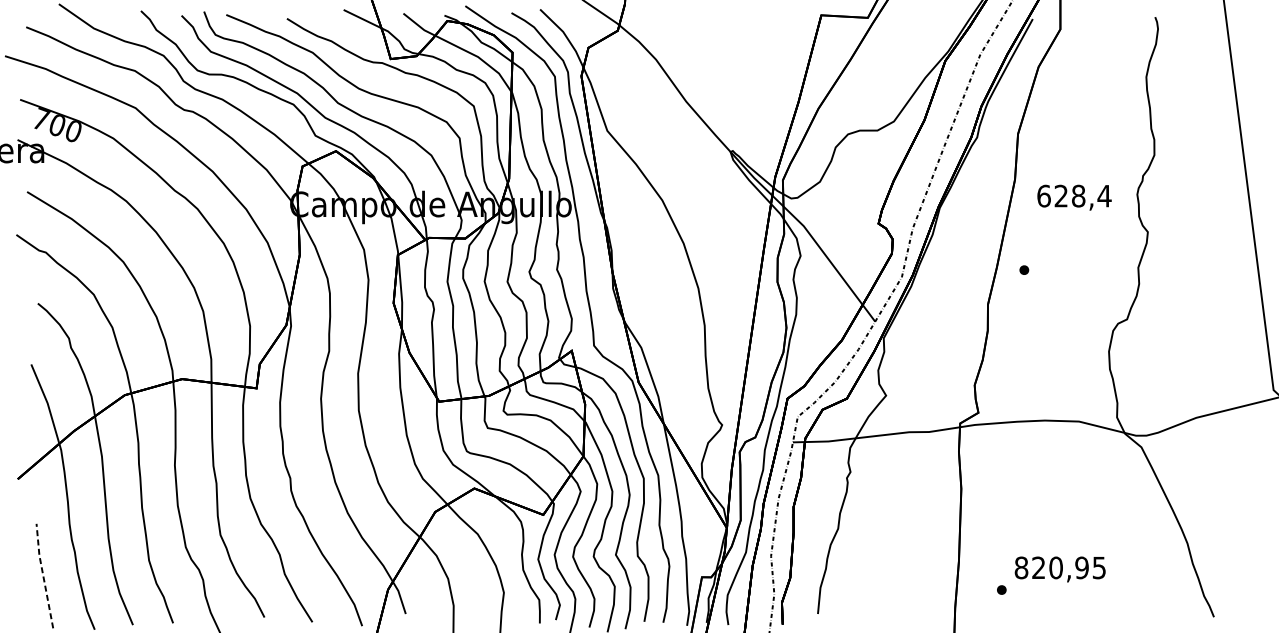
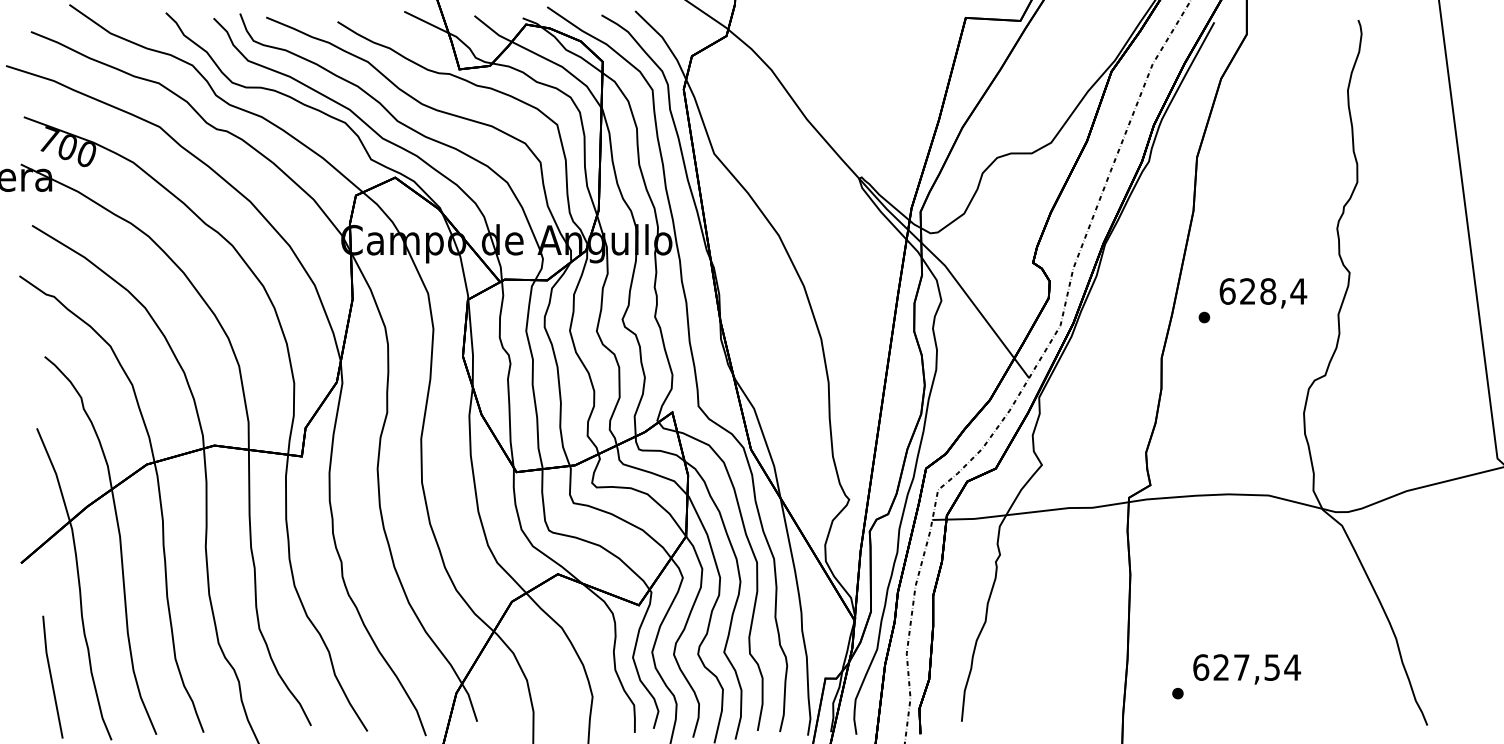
text: (1074, 197) -> (1263, 293), moved
text: (1060, 567) -> (1247, 667), 820,95 -> 627,54
line: (42, 575) -> (50, 676), dashed -> solid

